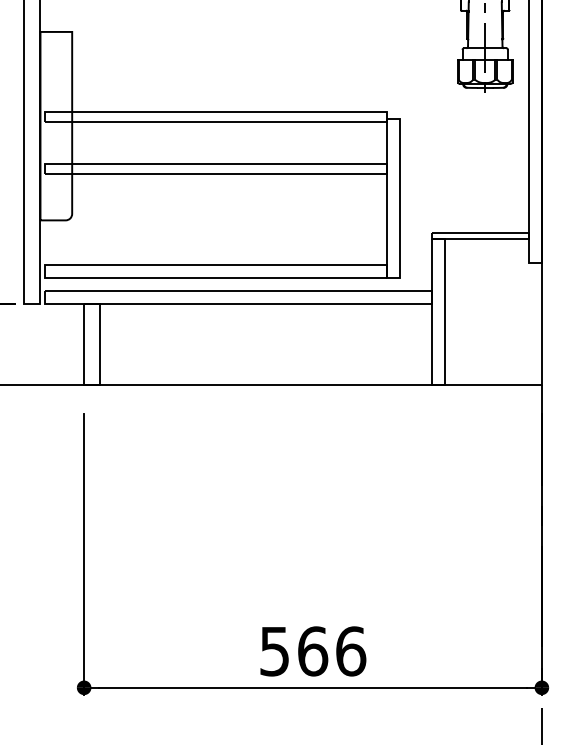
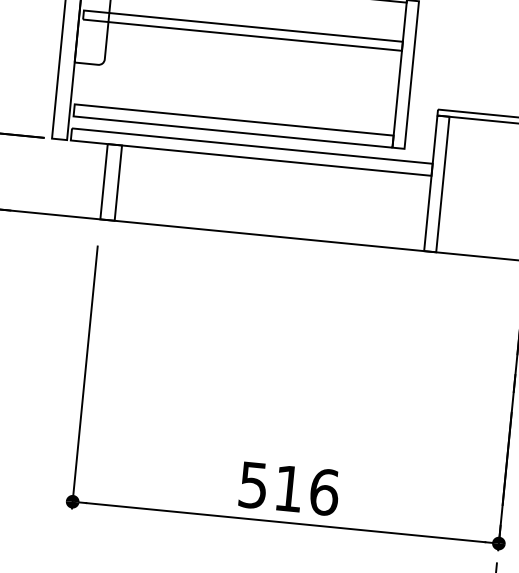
text: (313, 651) -> (289, 488), 566 -> 516

